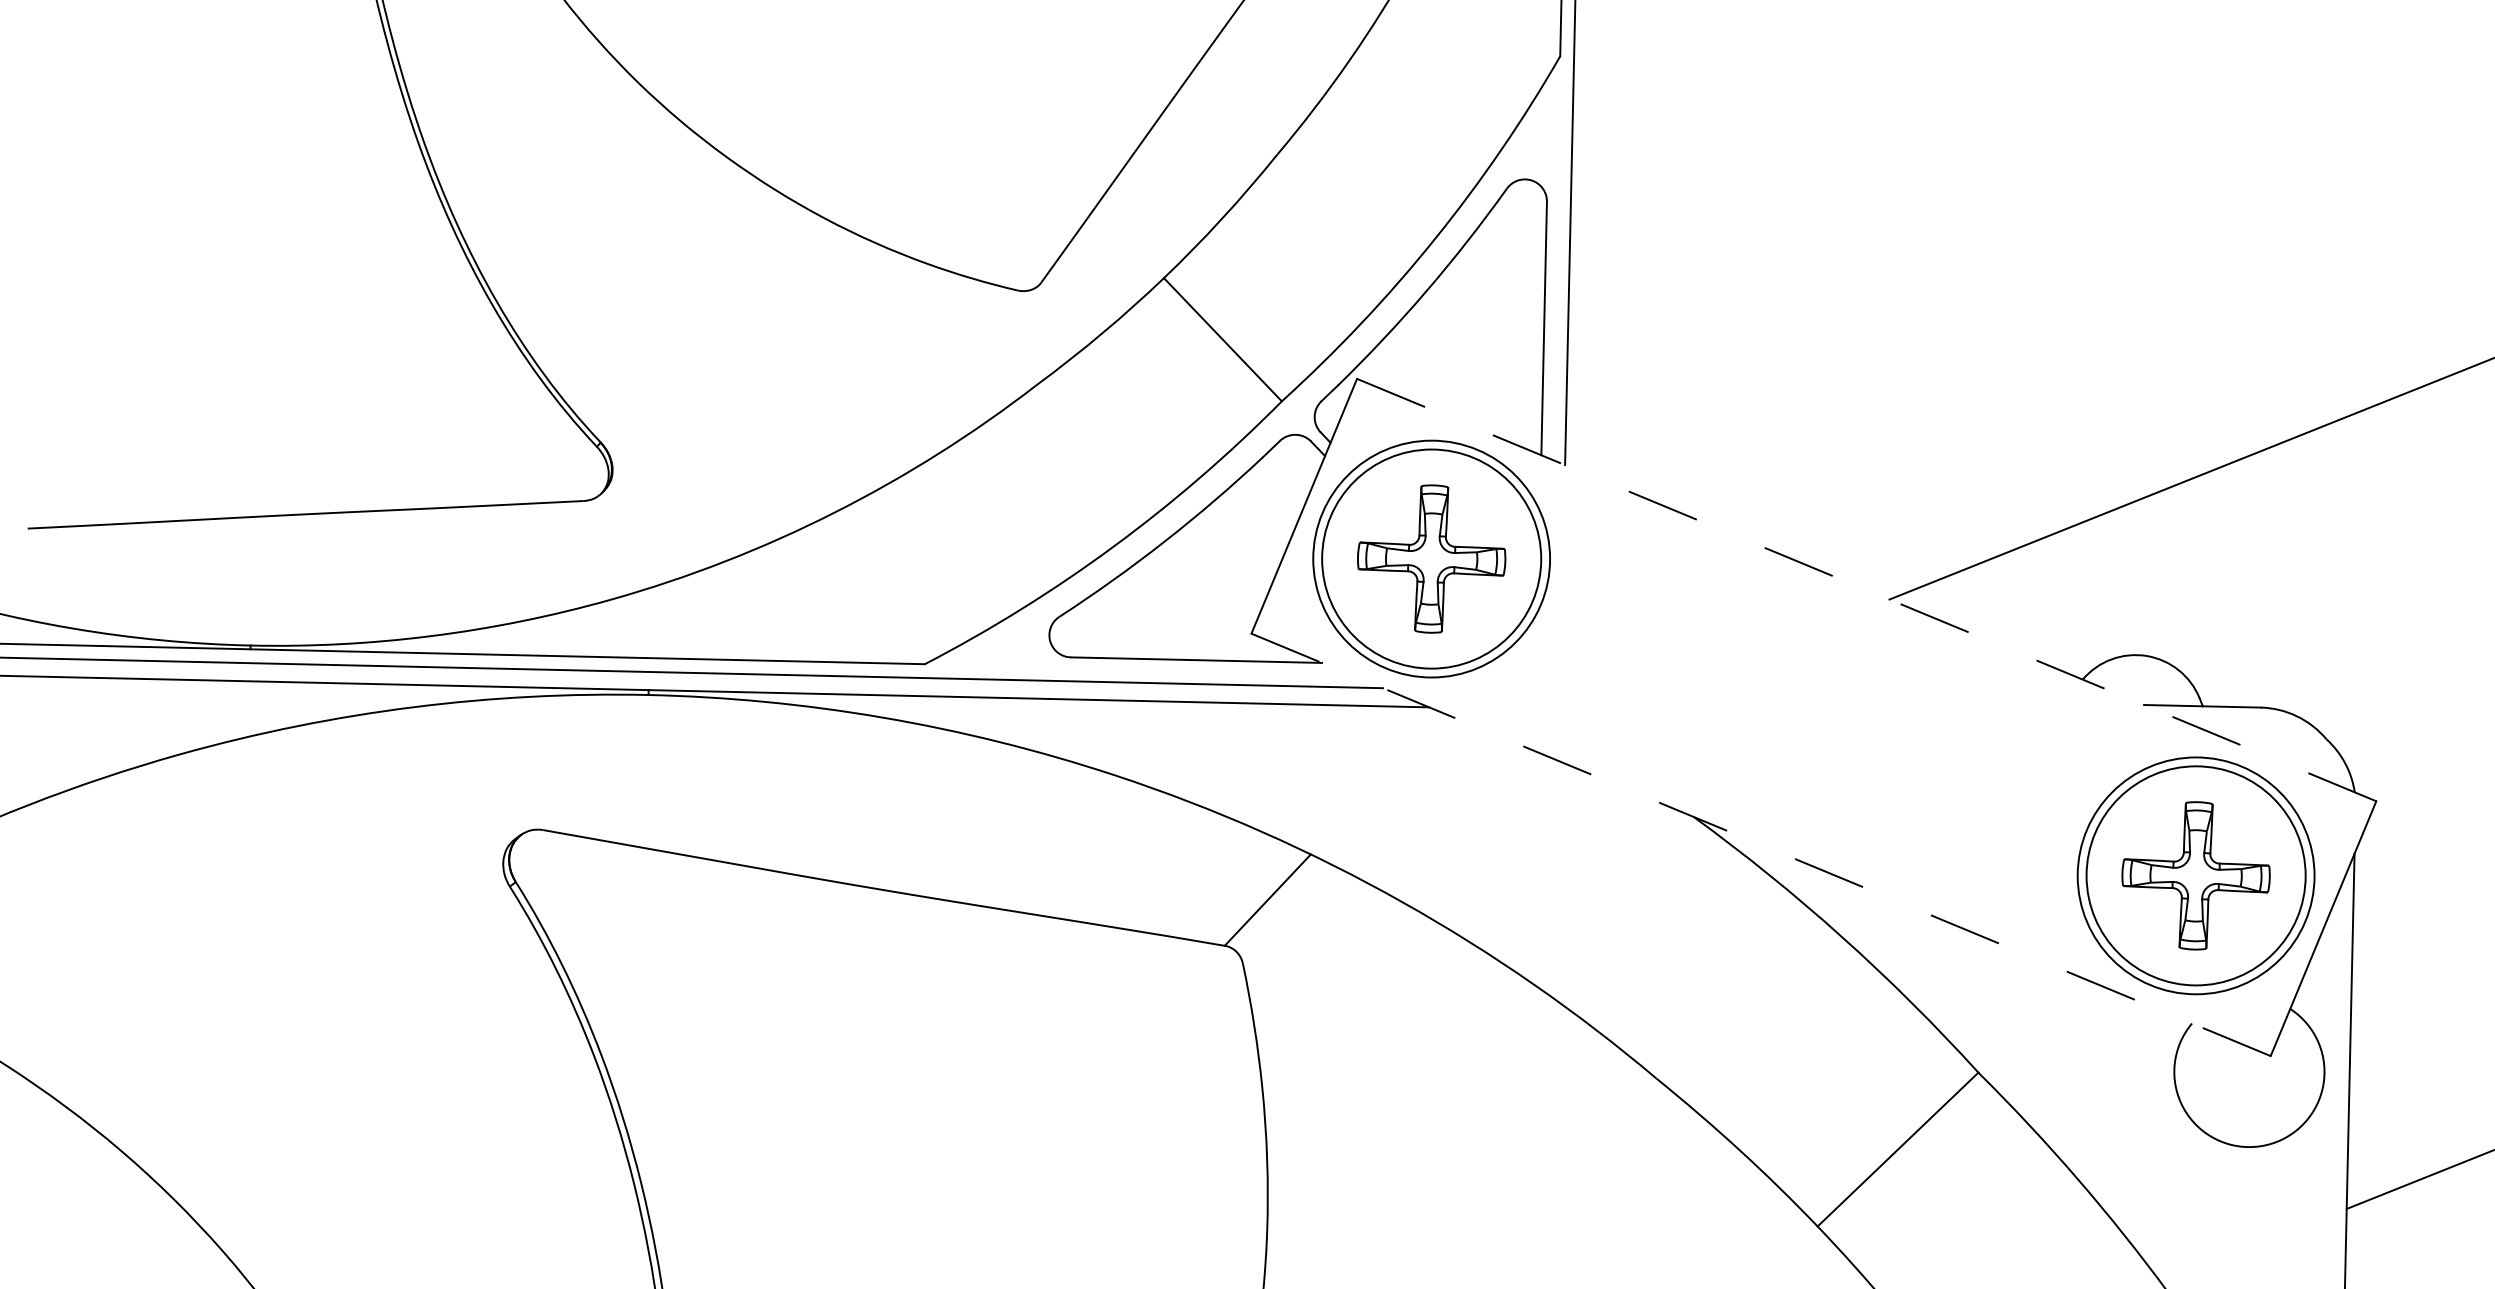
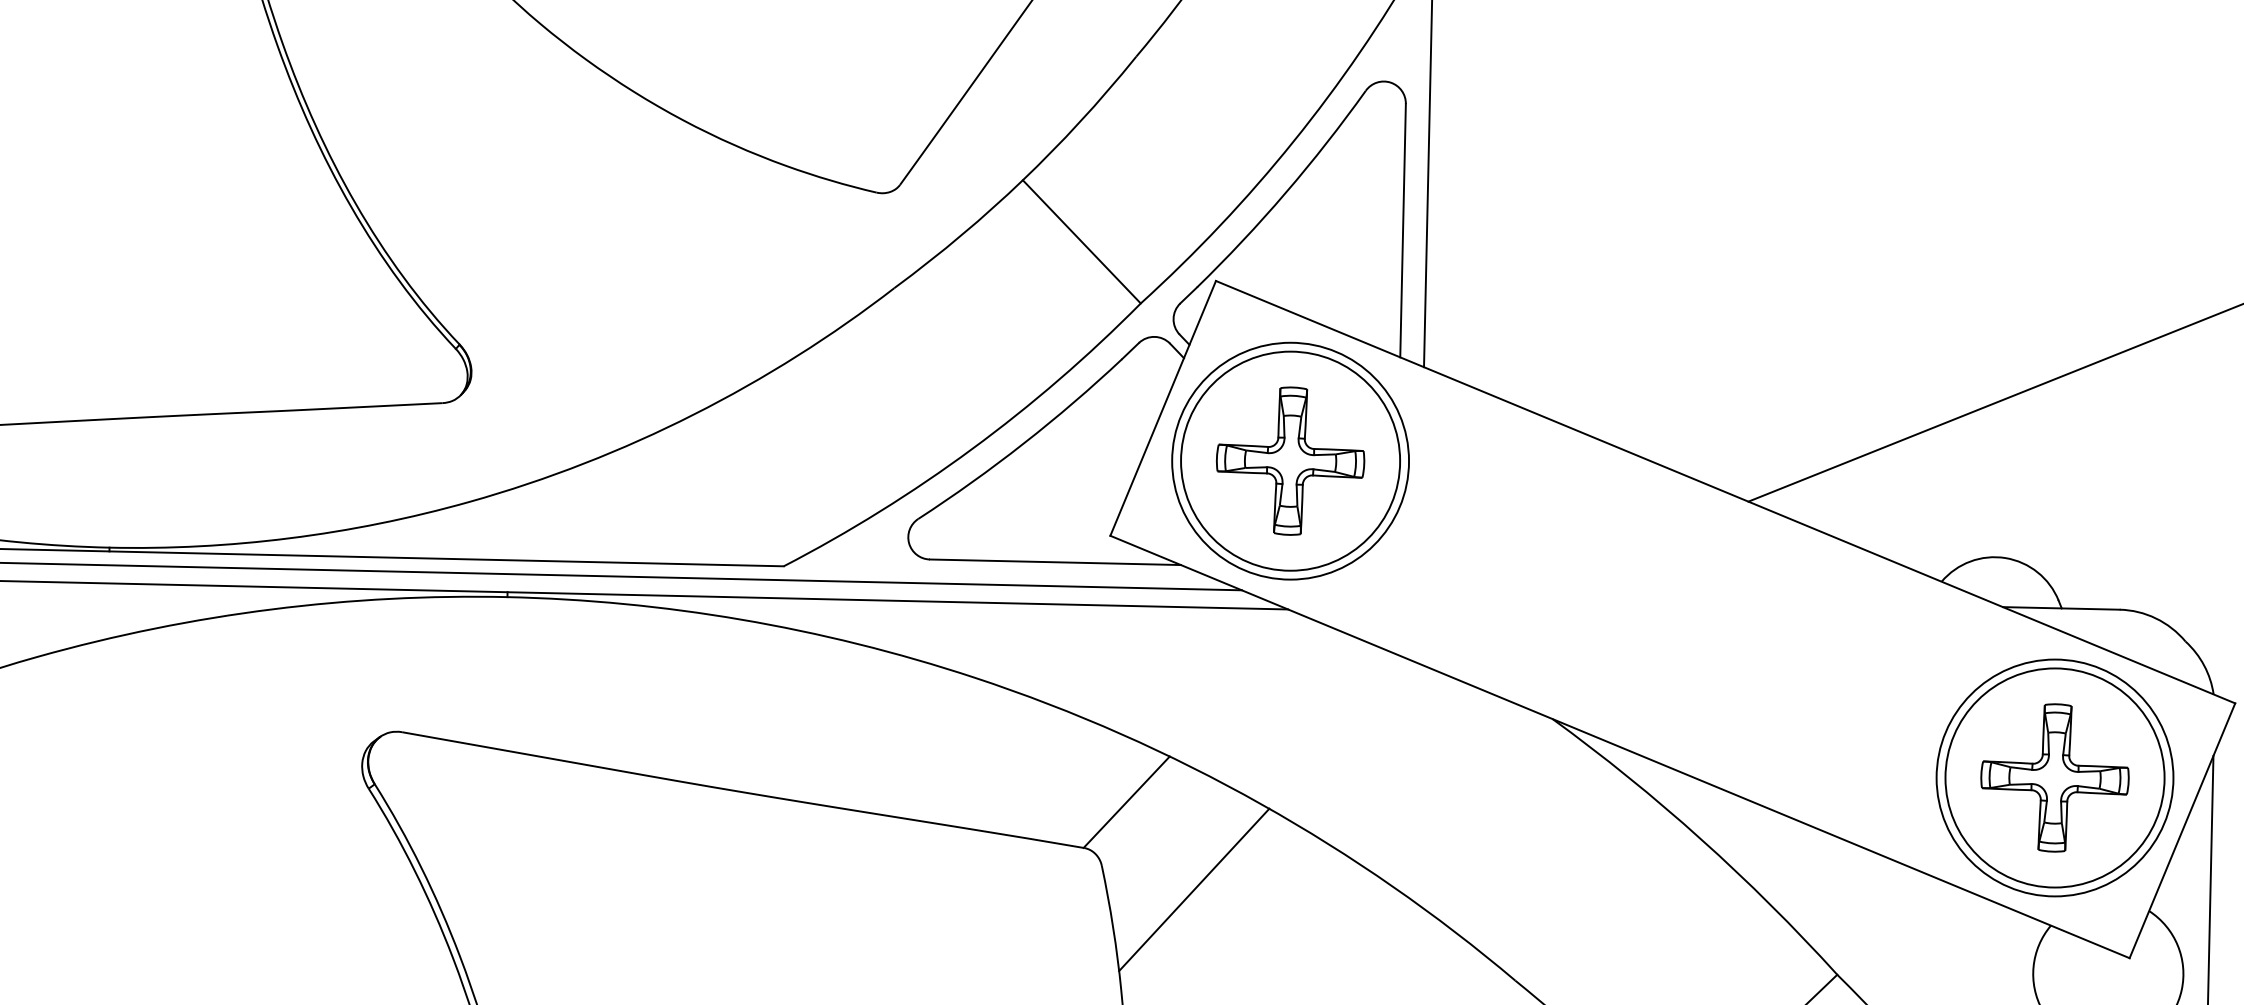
line: (1866, 590) -> (1725, 492), dashed -> solid
line: (1761, 844) -> (1620, 746), dashed -> solid
line: (1335, 987) -> (1194, 889), added

